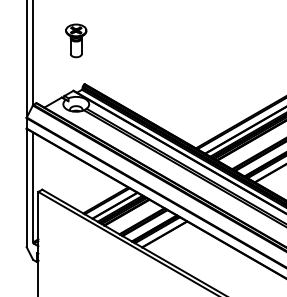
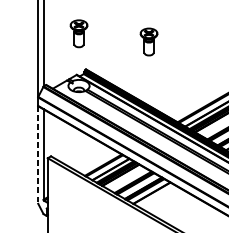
part: (161, 50) -> (149, 41), added
line: (26, 188) -> (38, 155), solid -> dashed

